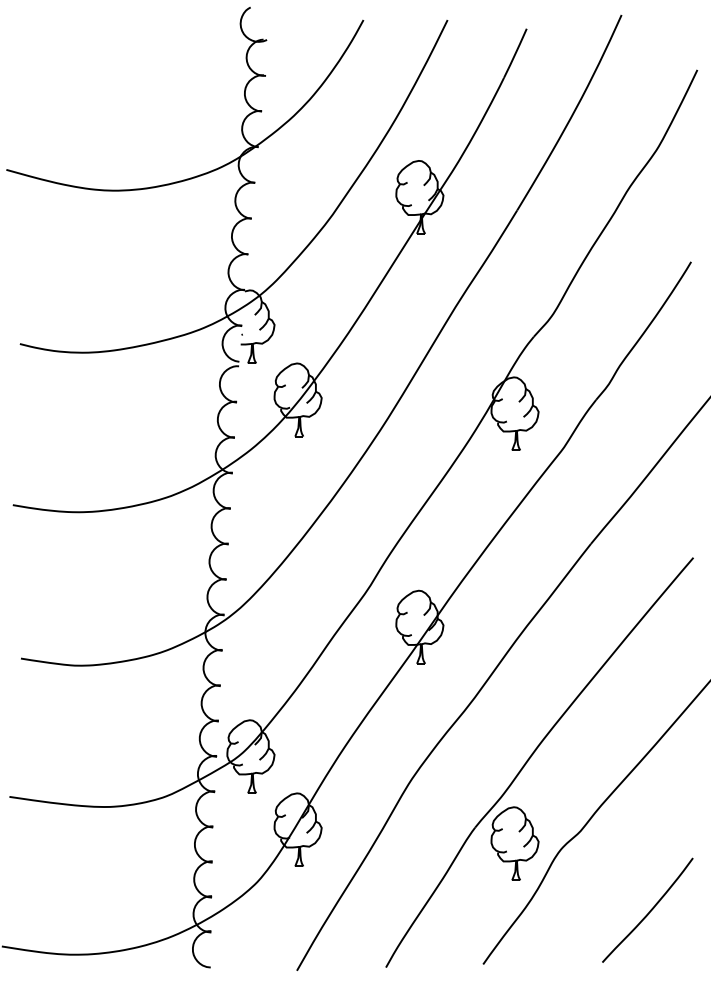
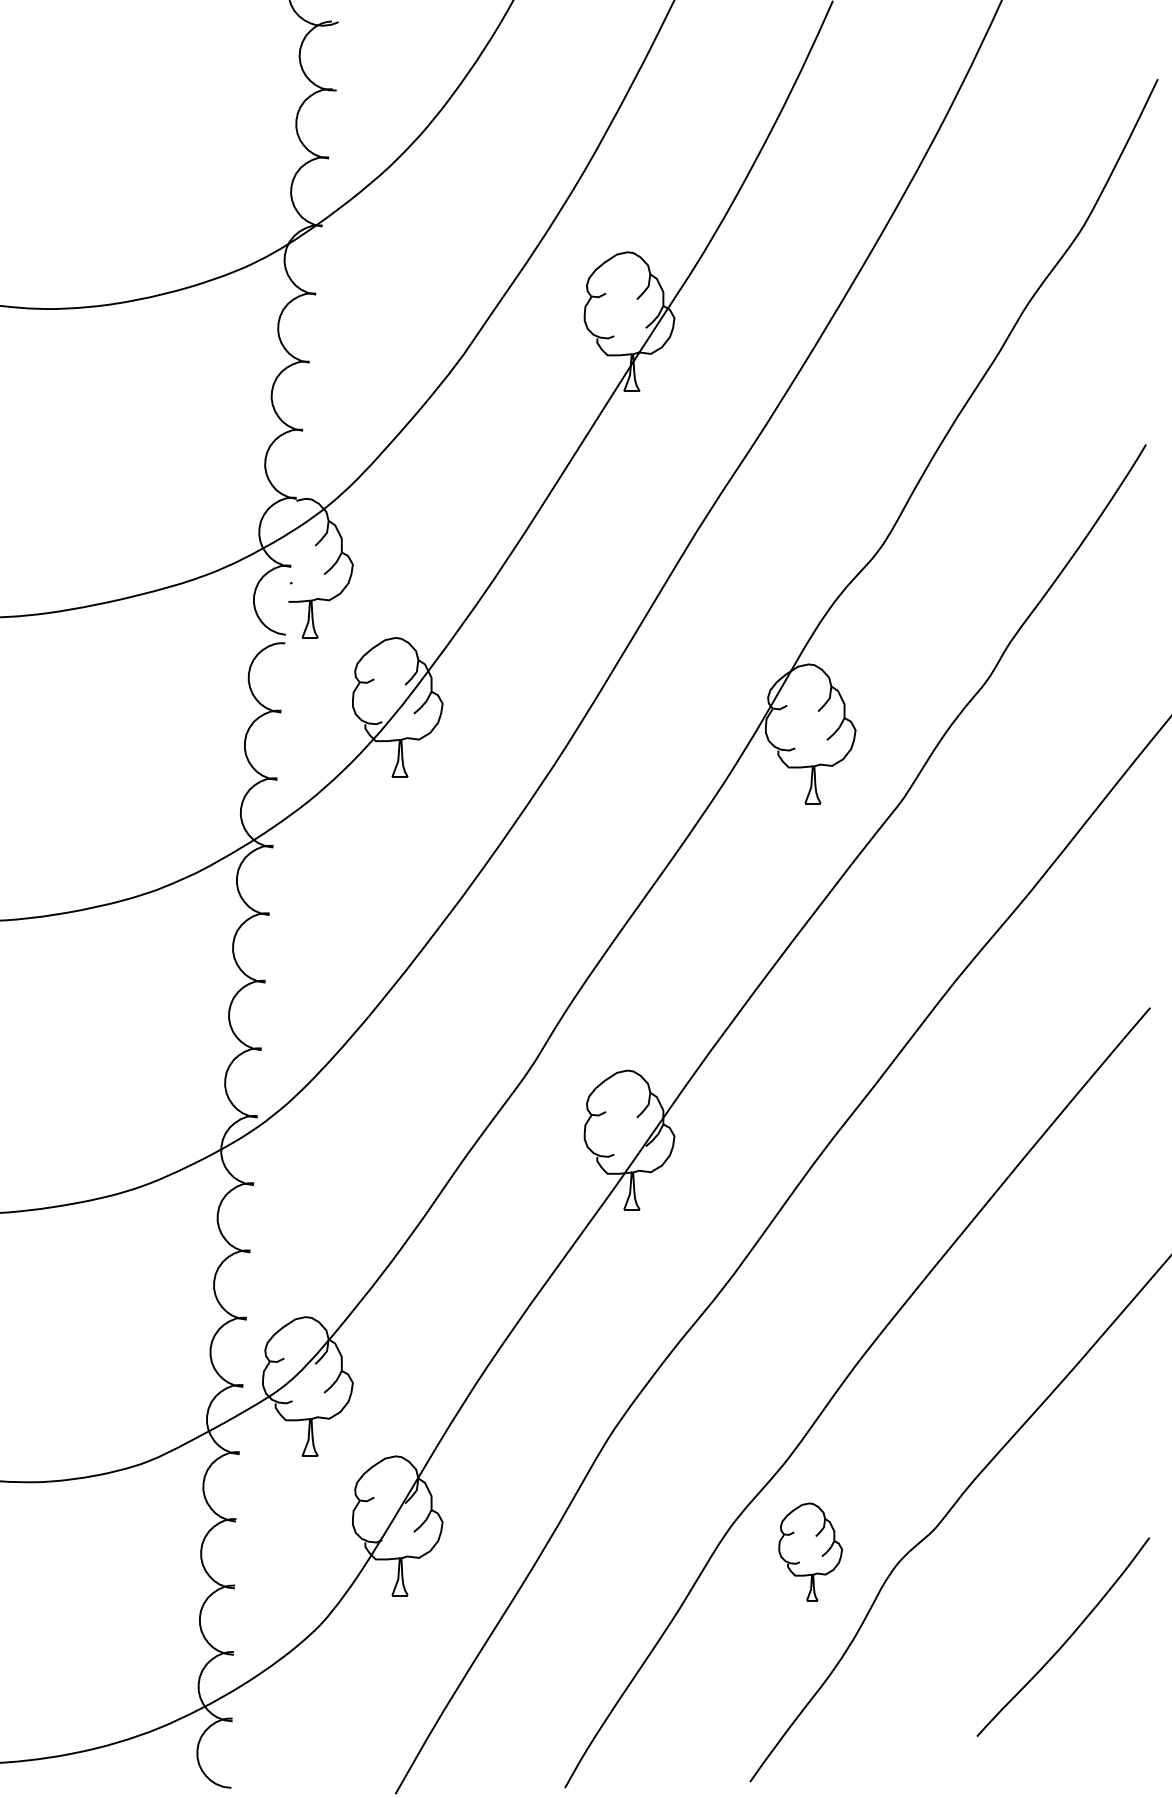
part: (514, 843) -> (809, 1551), size x0.7
curve: (649, 910) -> (1066, 1637), moved

